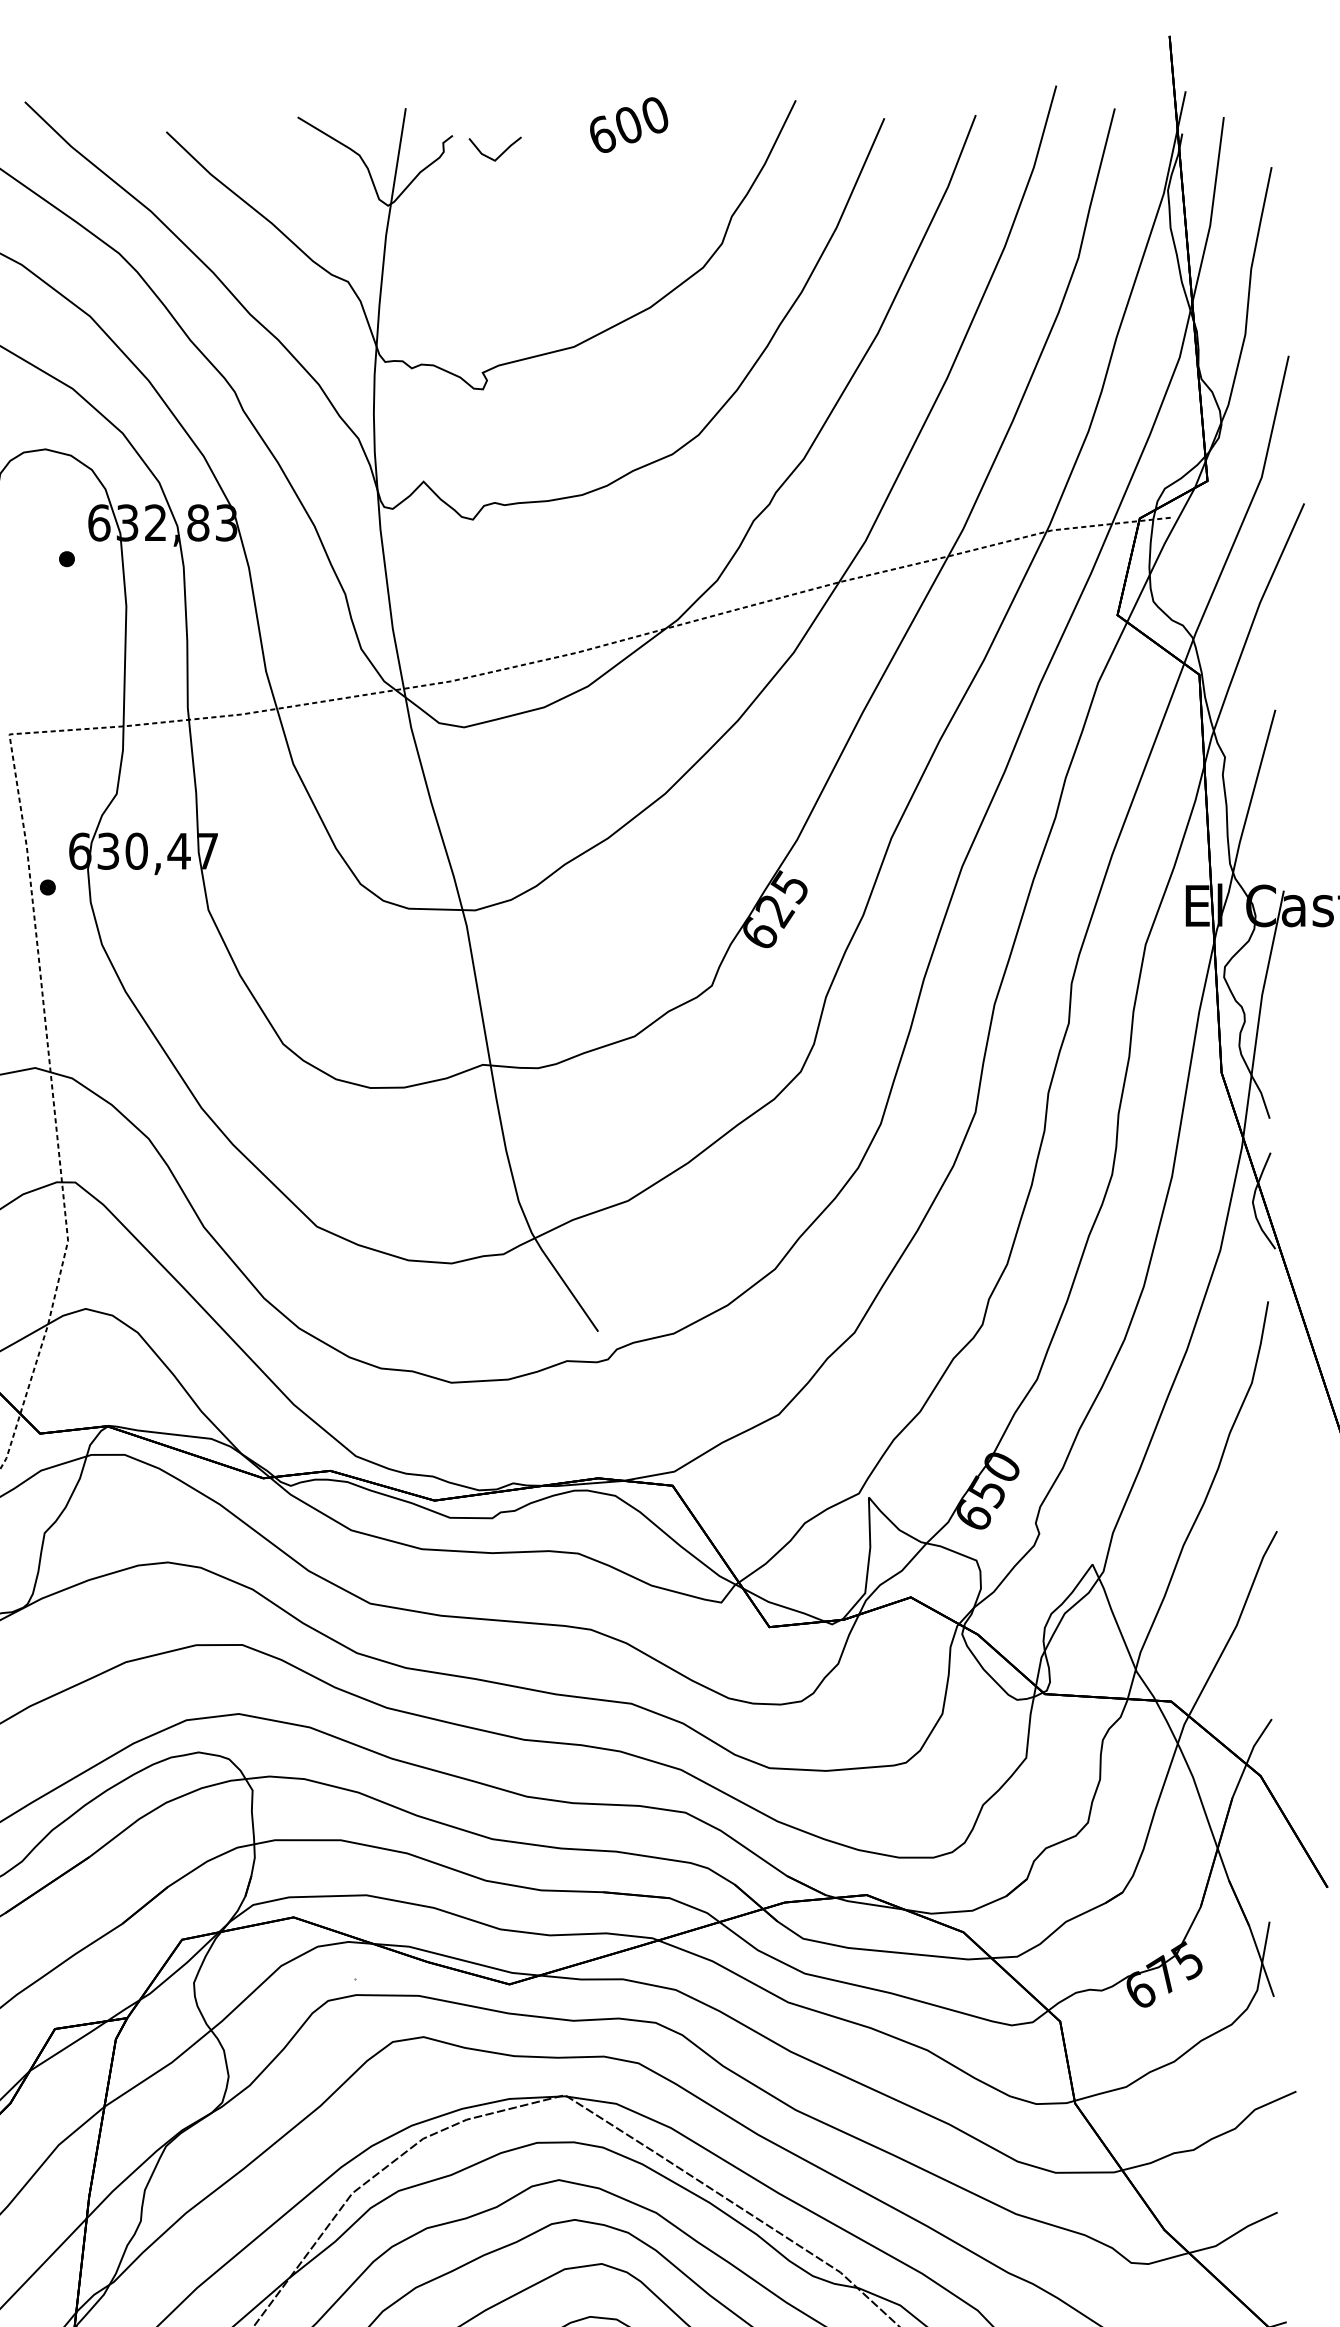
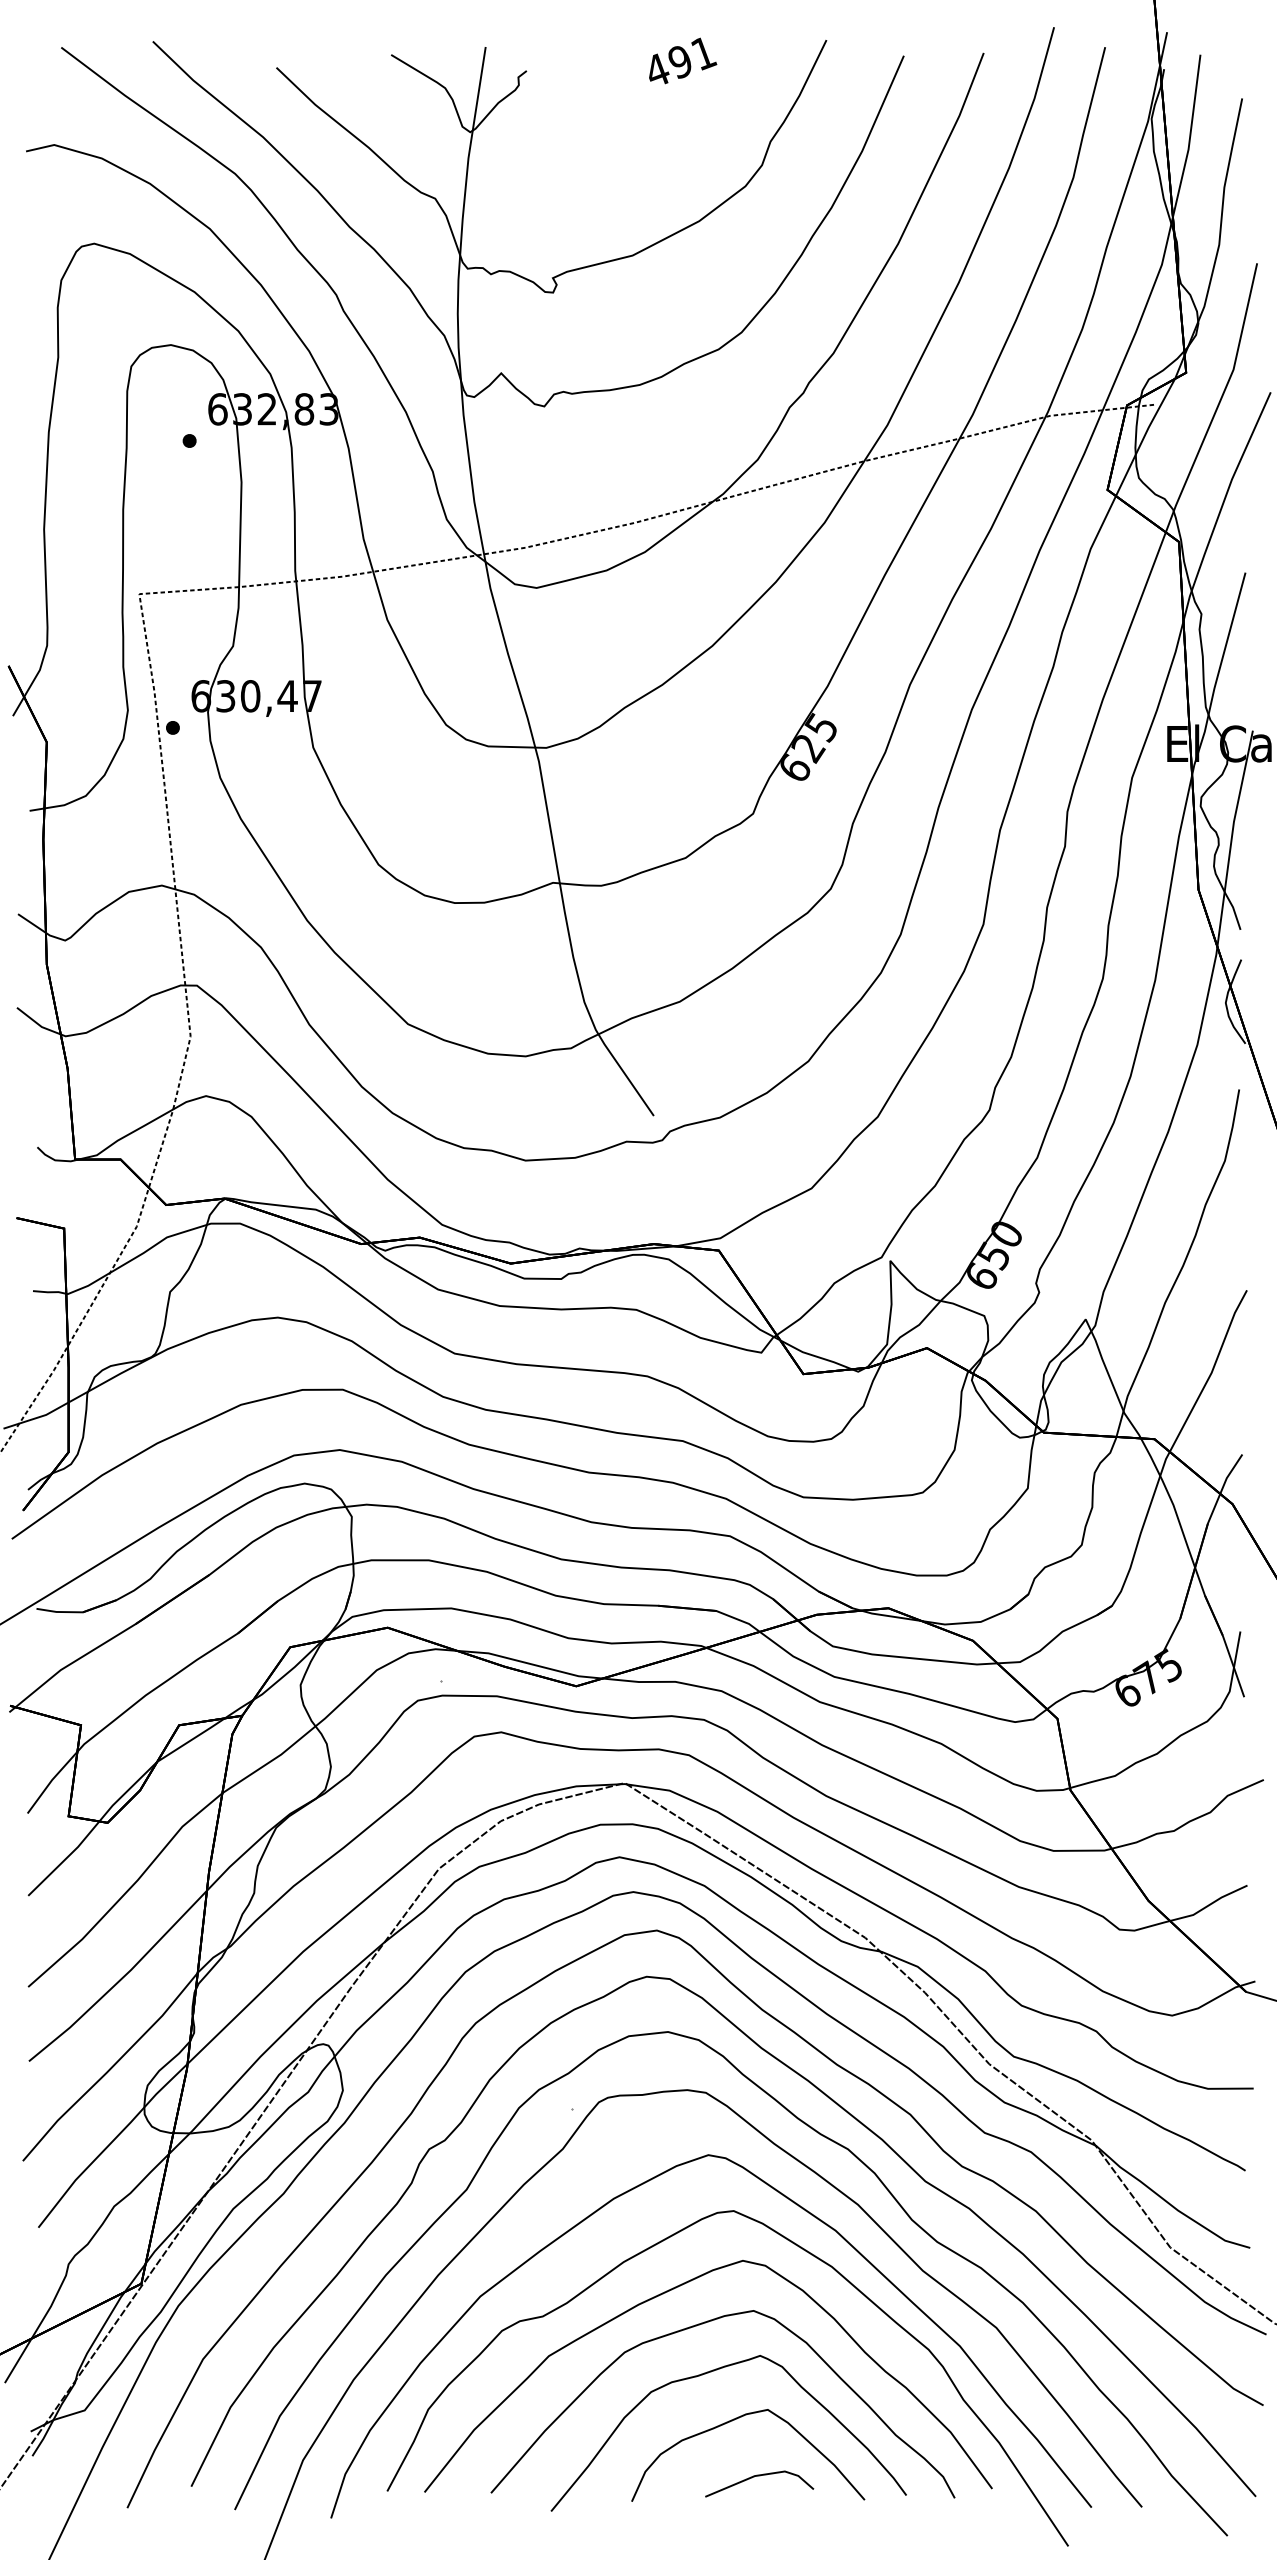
text: (629, 124) -> (681, 61), 600 -> 491
line: (500, 153) -> (568, 86), removed

